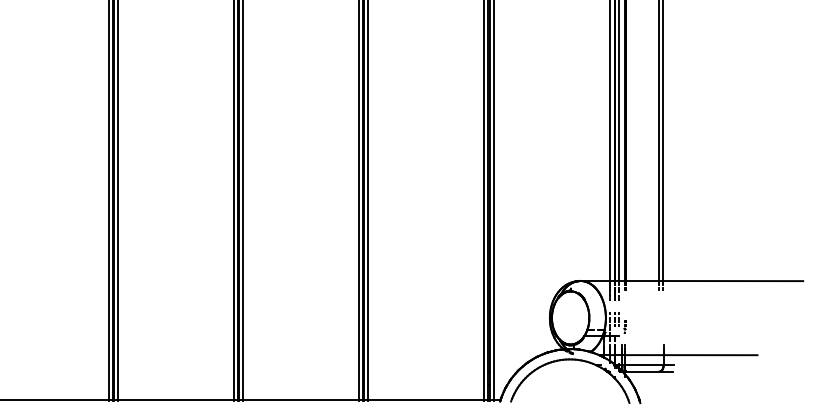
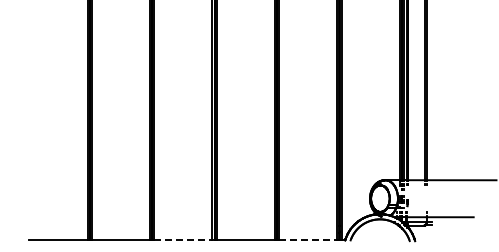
line: (176, 399) -> (183, 239), solid -> dashed
line: (426, 399) -> (308, 239), solid -> dashed

